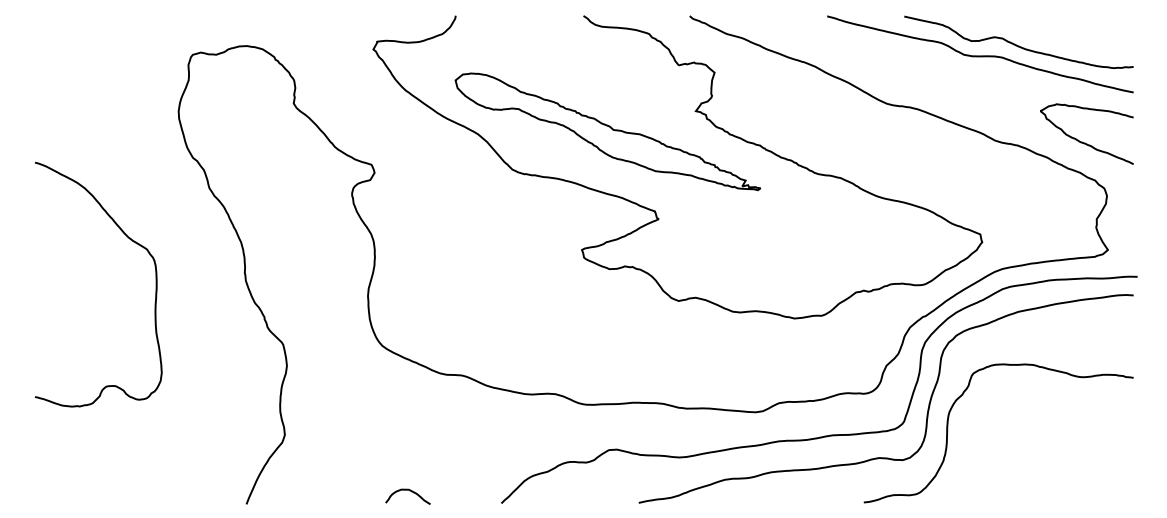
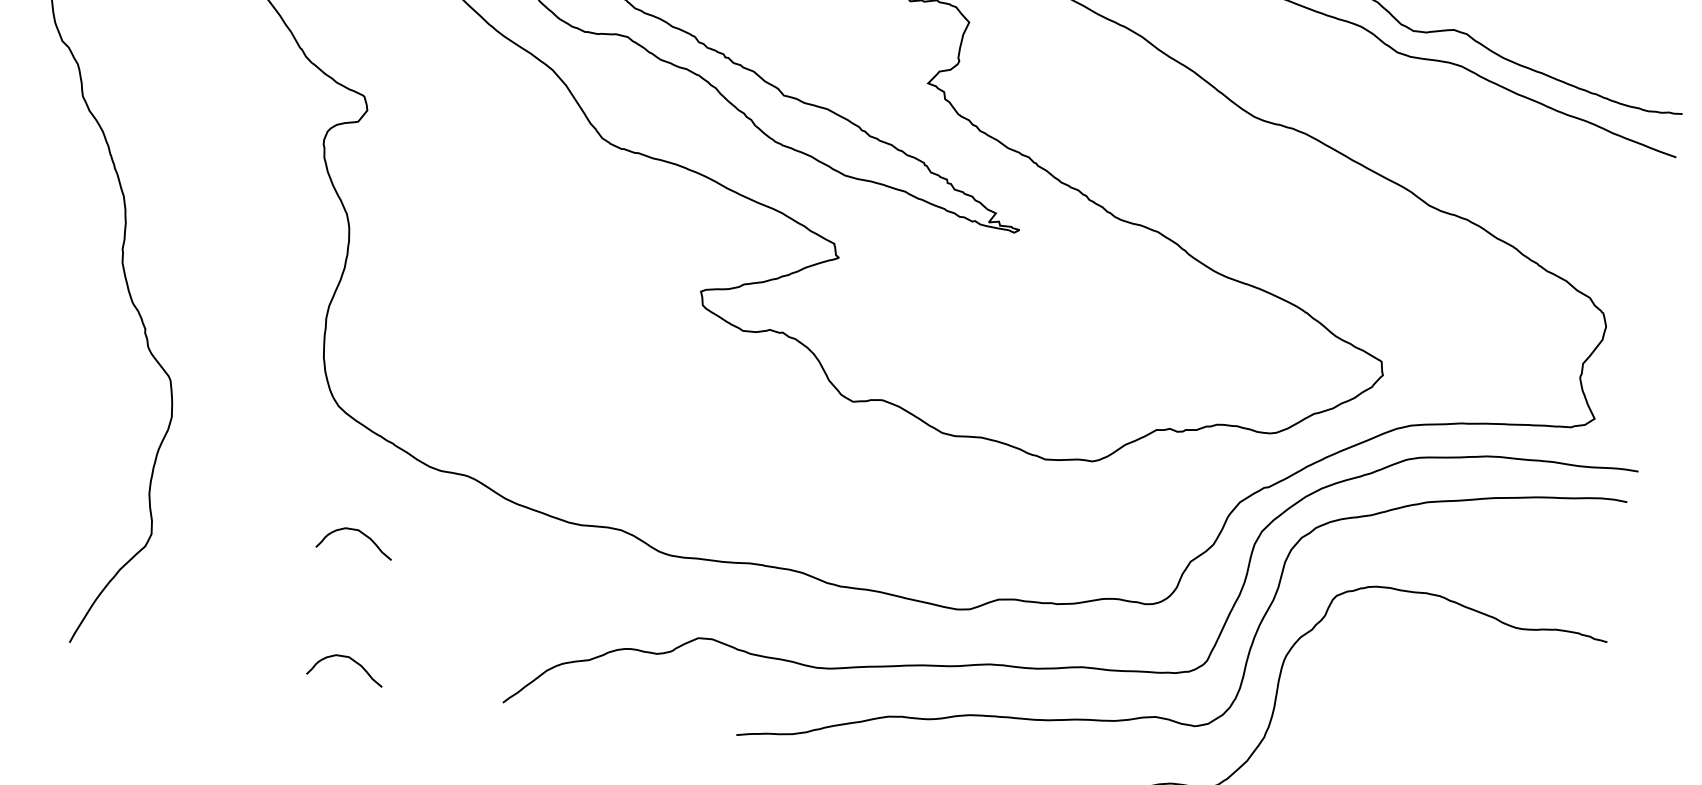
curve: (1082, 141) -> (1577, 228), removed
curve: (404, 417) -> (358, 533), added

